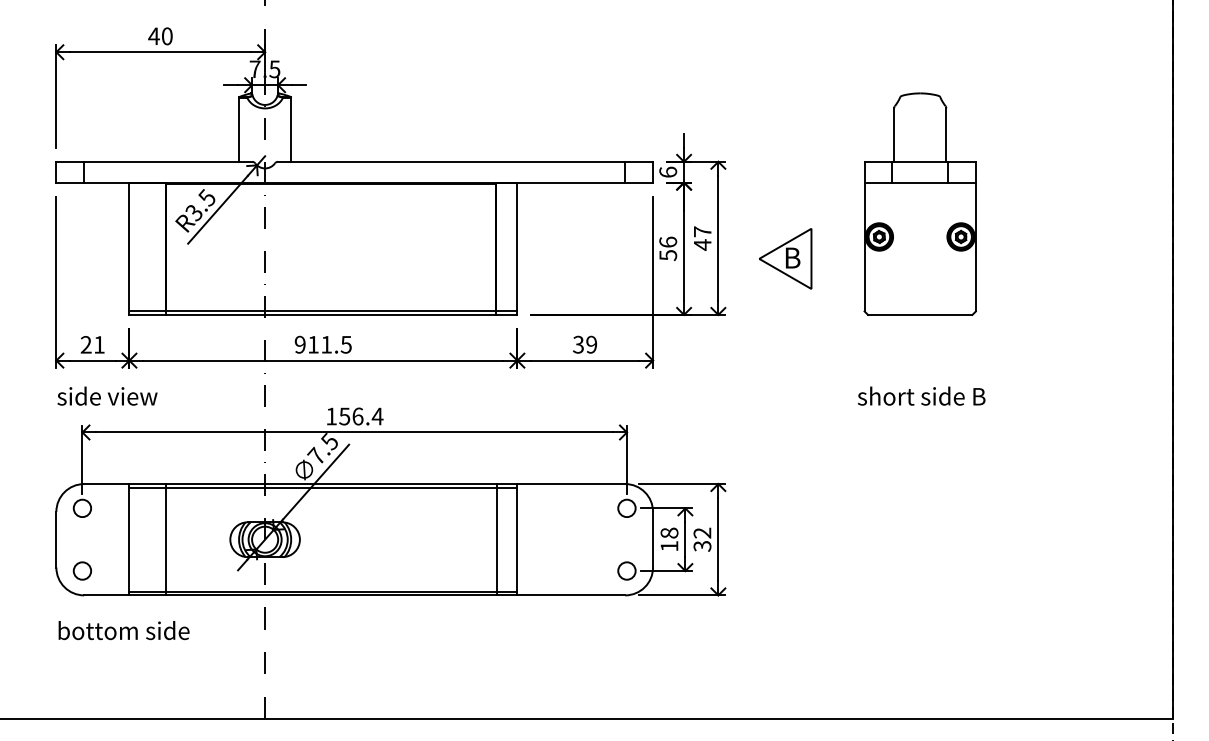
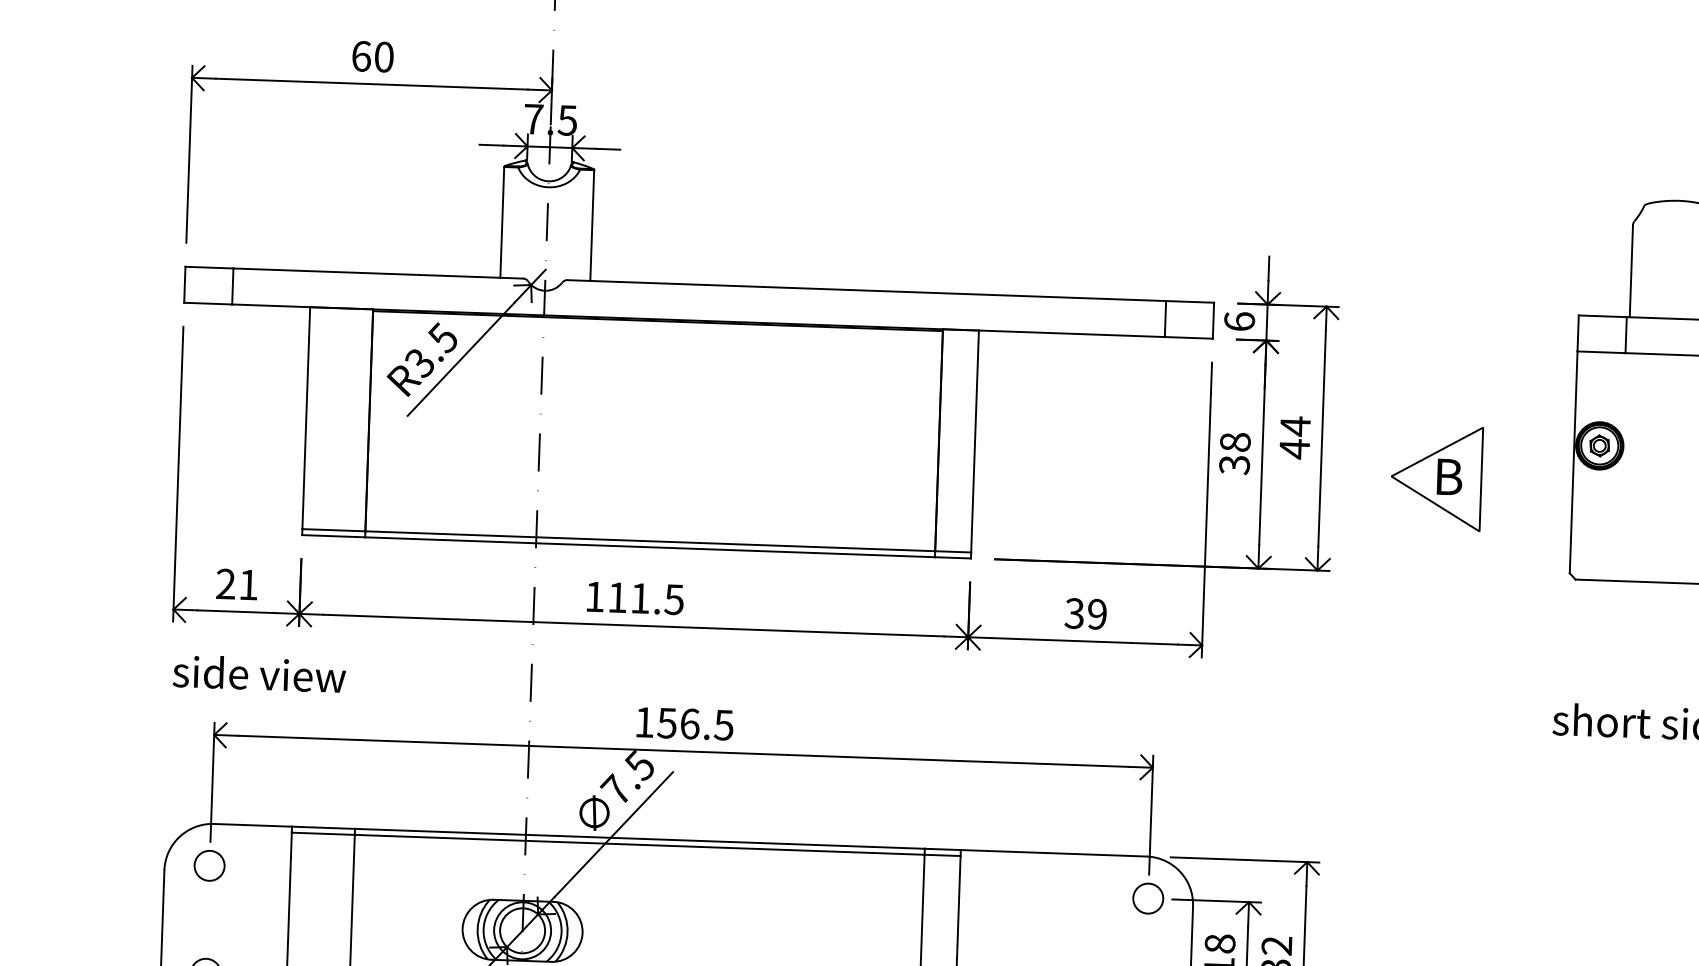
text: (153, 36) -> (360, 56), 40 -> 60
text: (702, 231) -> (1295, 425), 47 -> 44
text: (668, 248) -> (1235, 453), 56 -> 38
text: (299, 344) -> (593, 596), 911.5 -> 111.5
text: (377, 416) -> (723, 725), 156.4 -> 156.5

